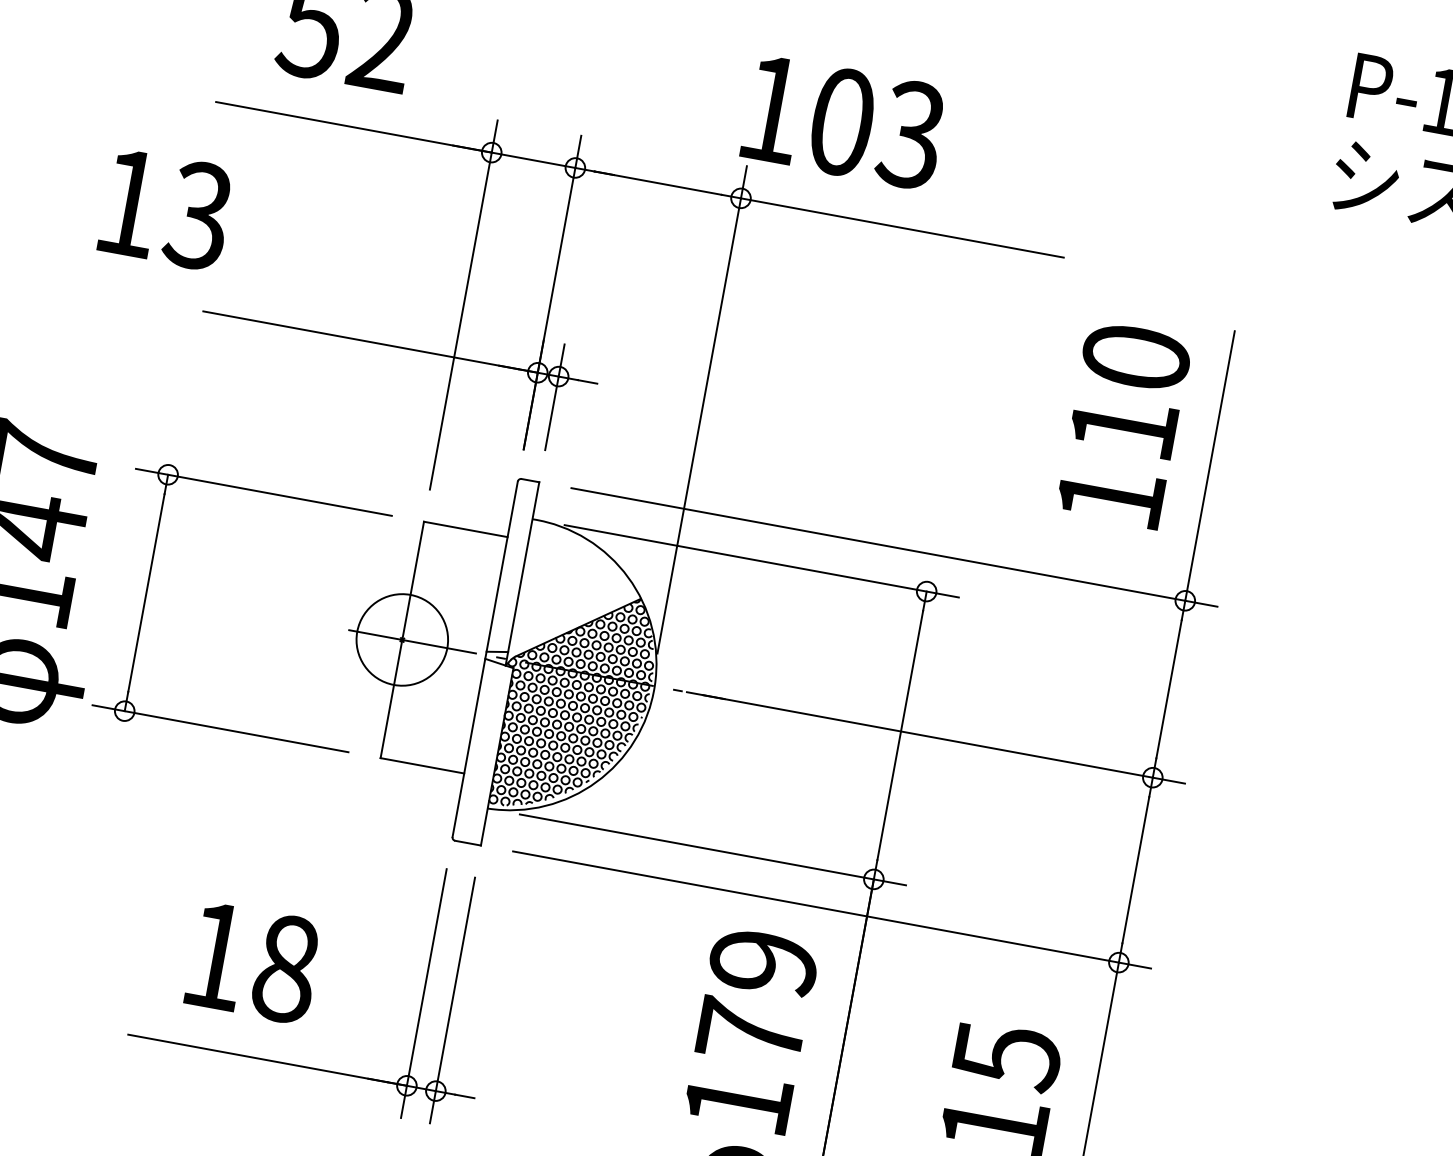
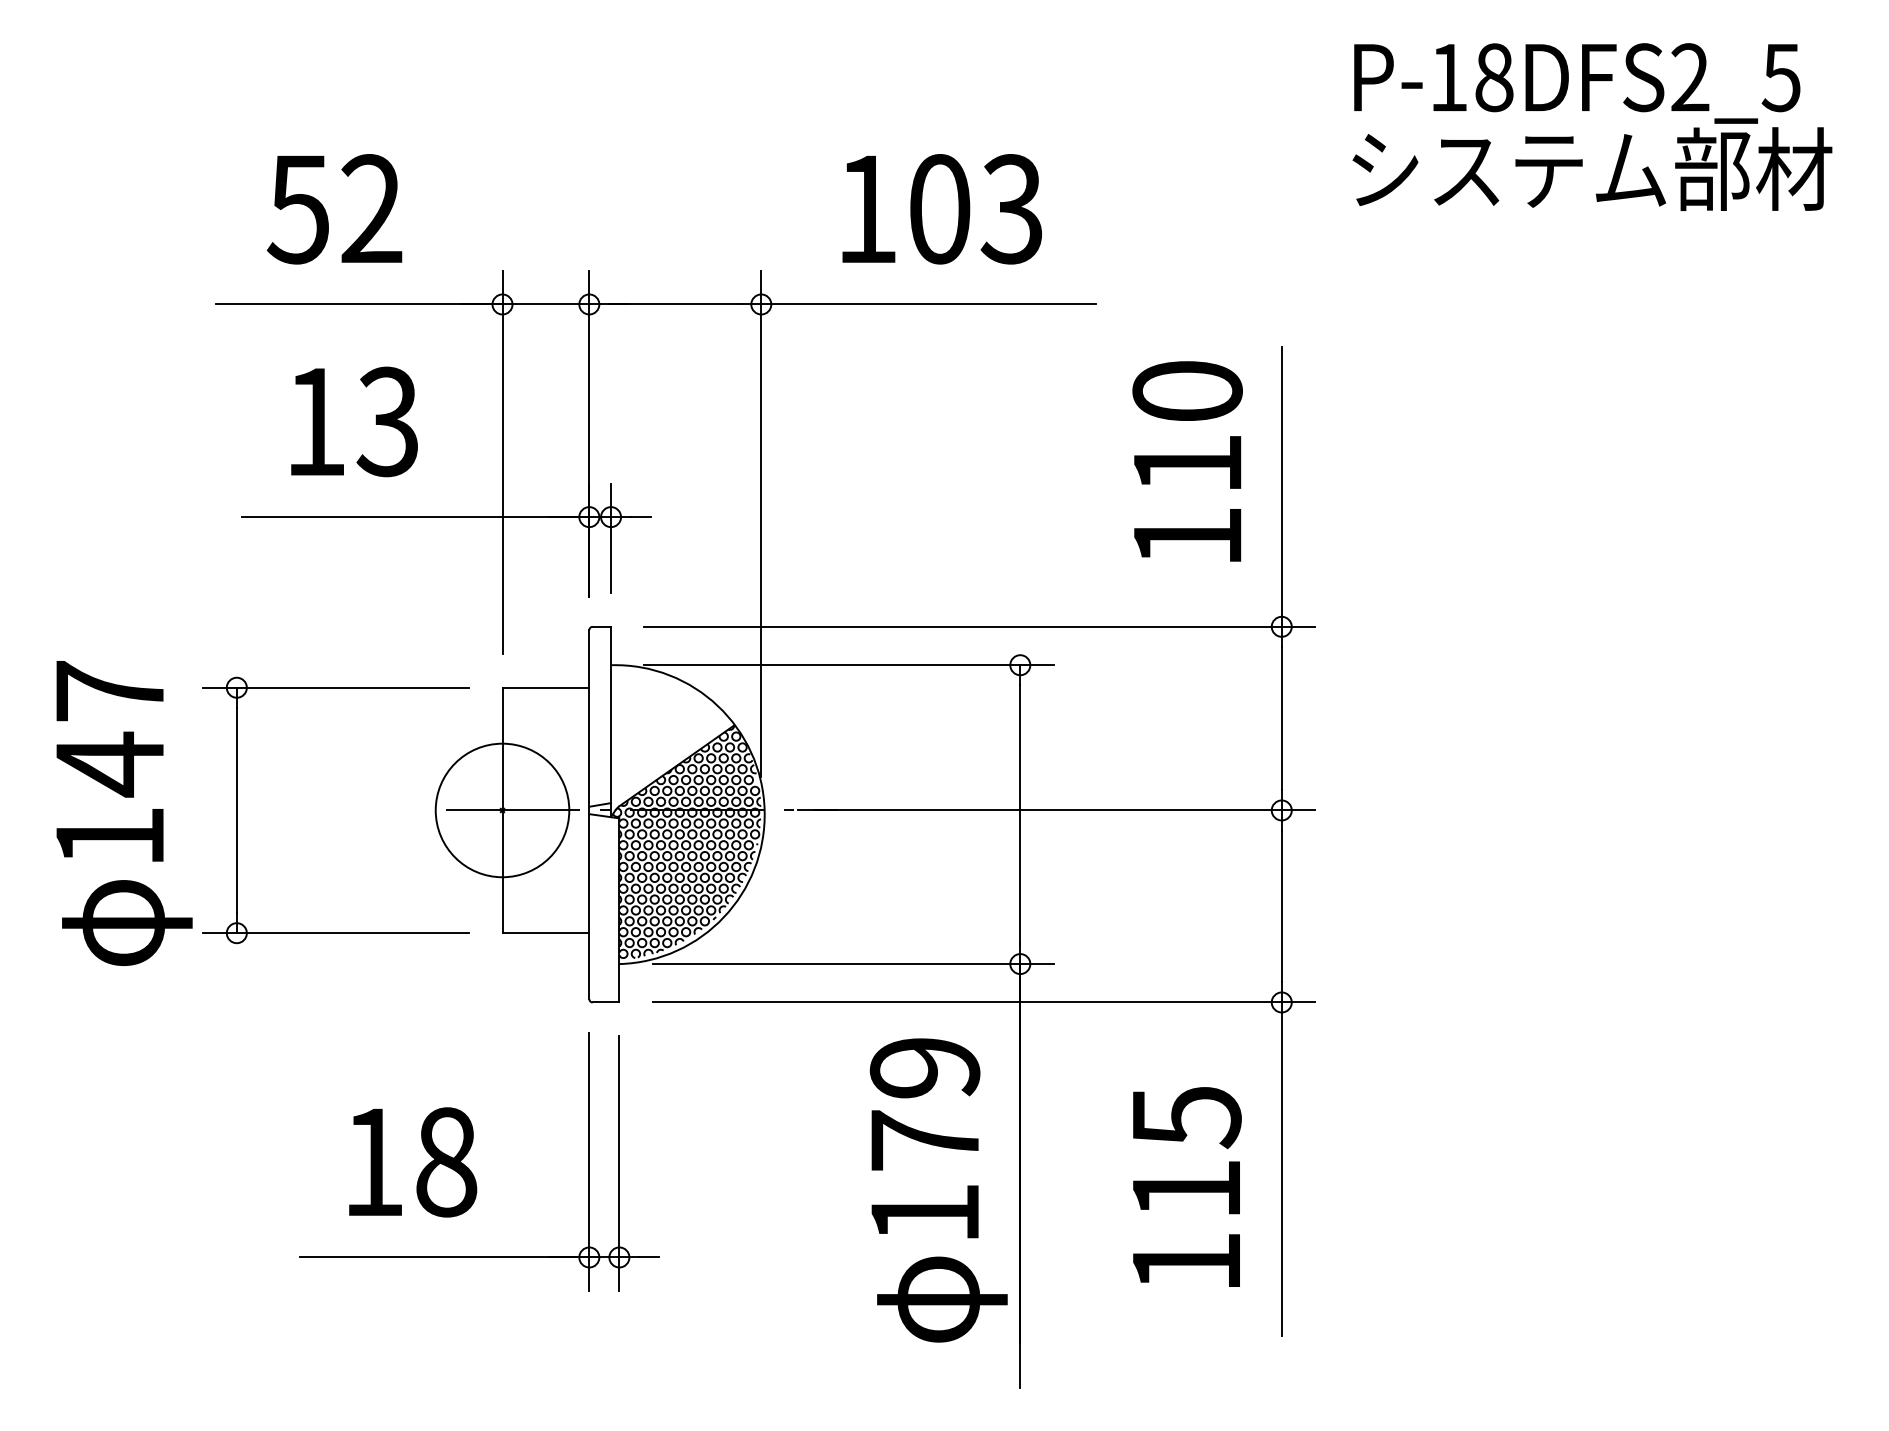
text: (843, 122) -> (941, 209), moved
text: (166, 209) -> (354, 421), moved
circle: (402, 639) -> (502, 810), size x1.43

